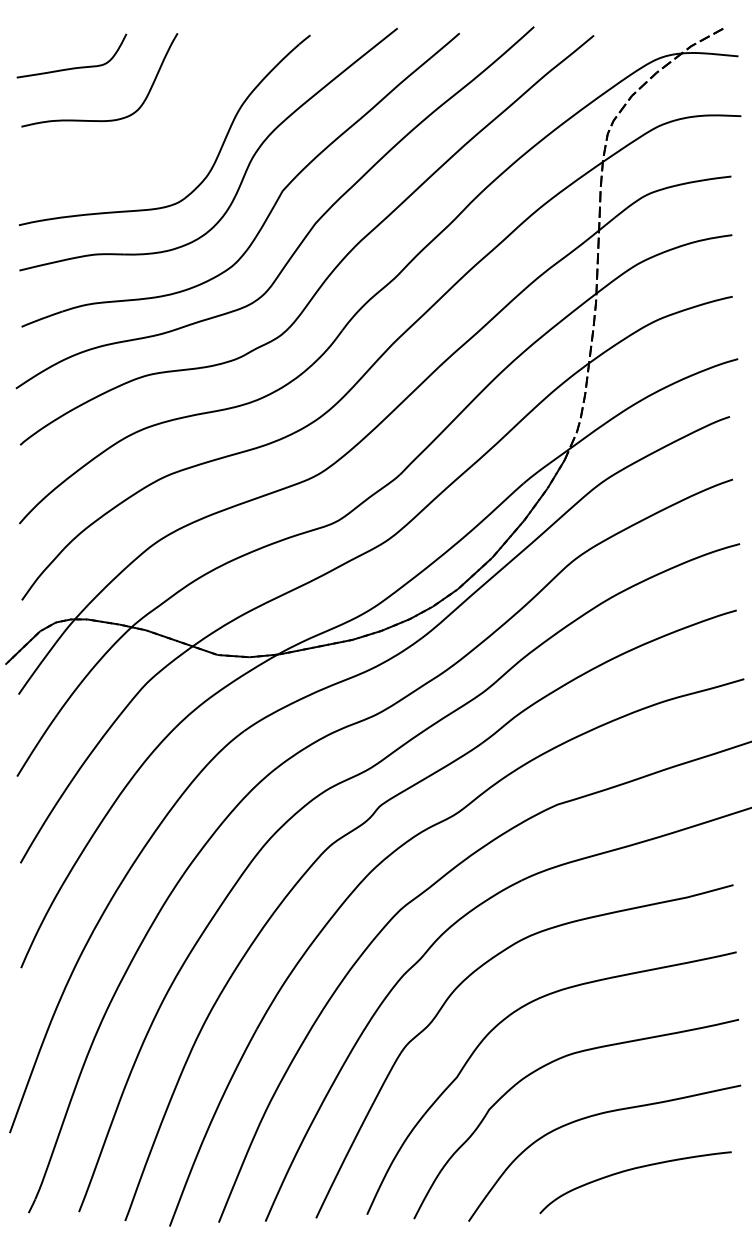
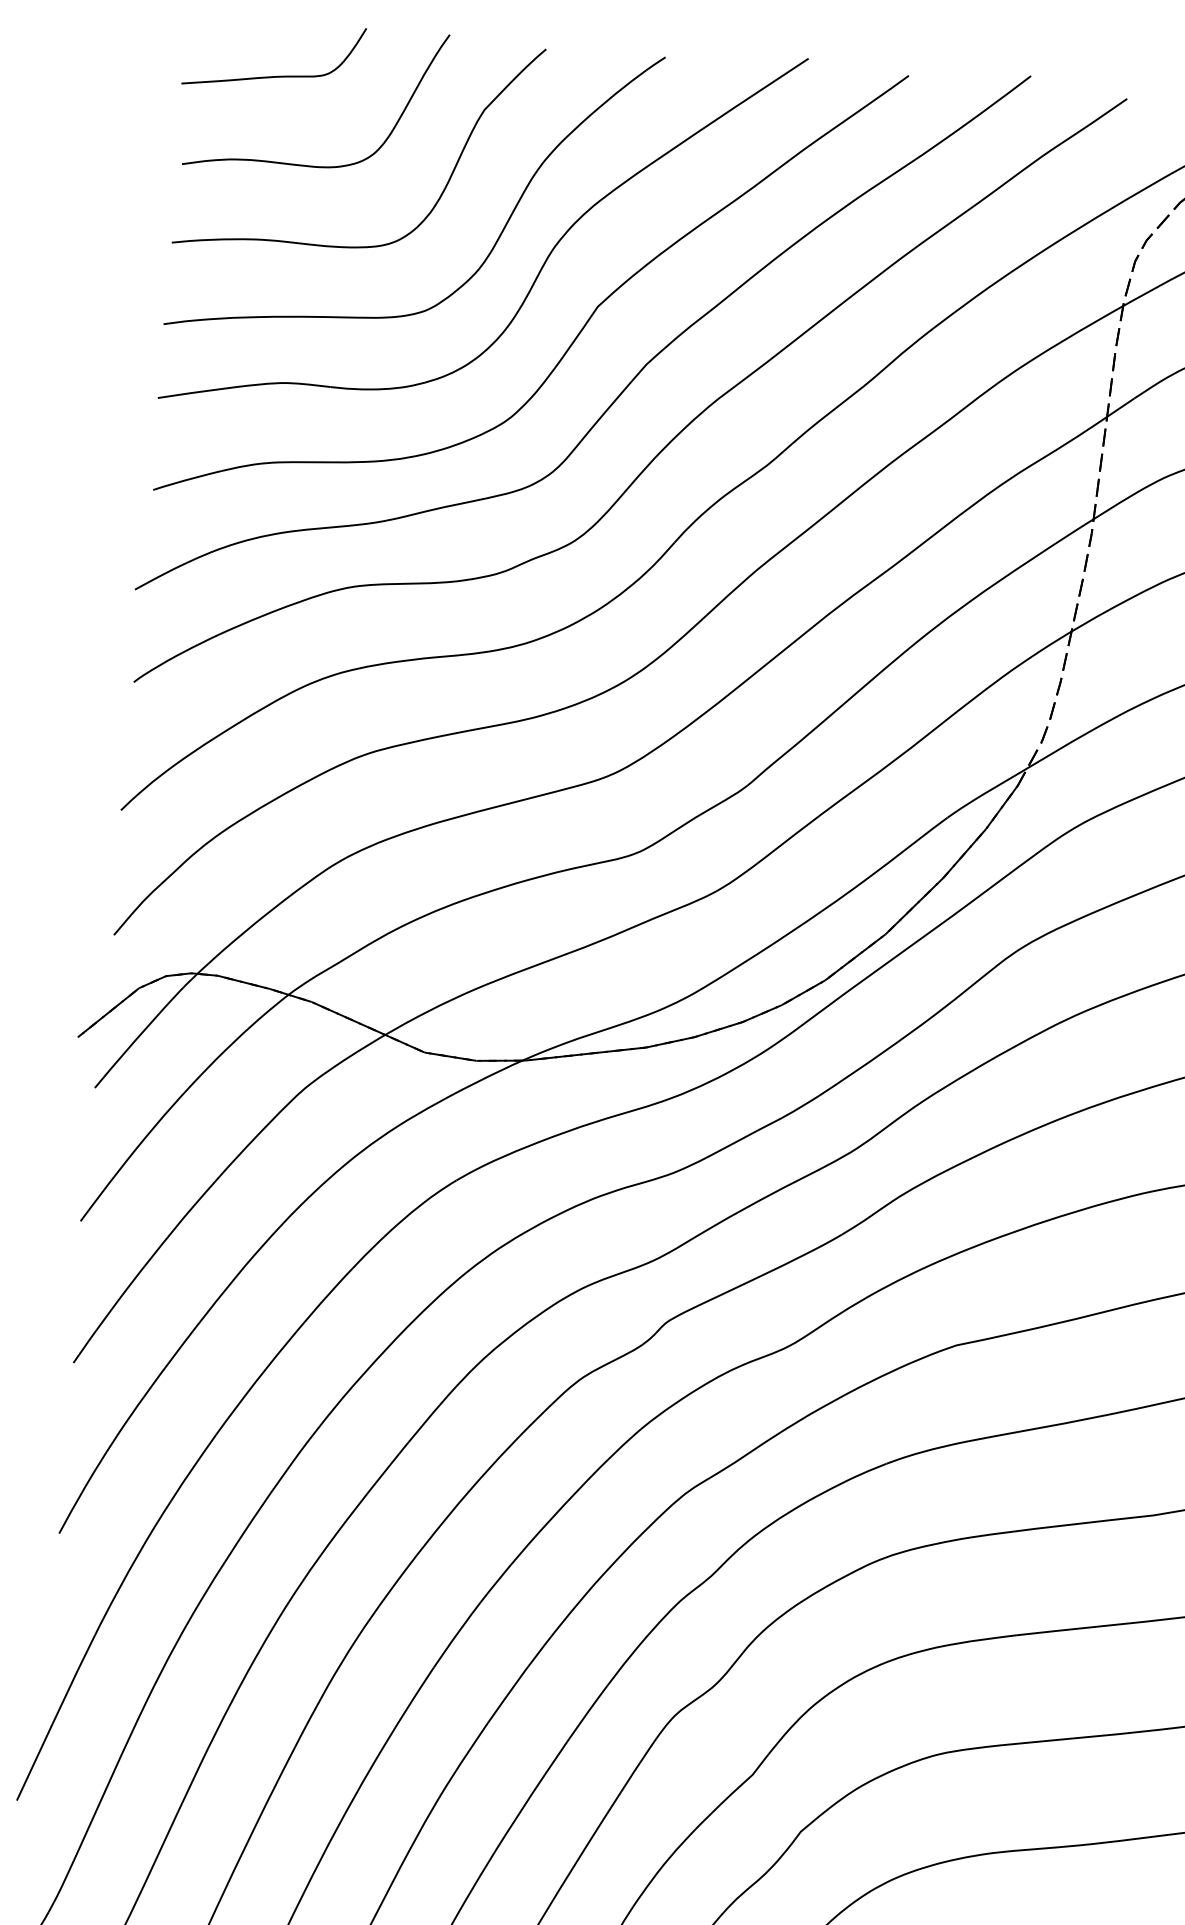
curve: (182, 125) -> (444, 185), added

